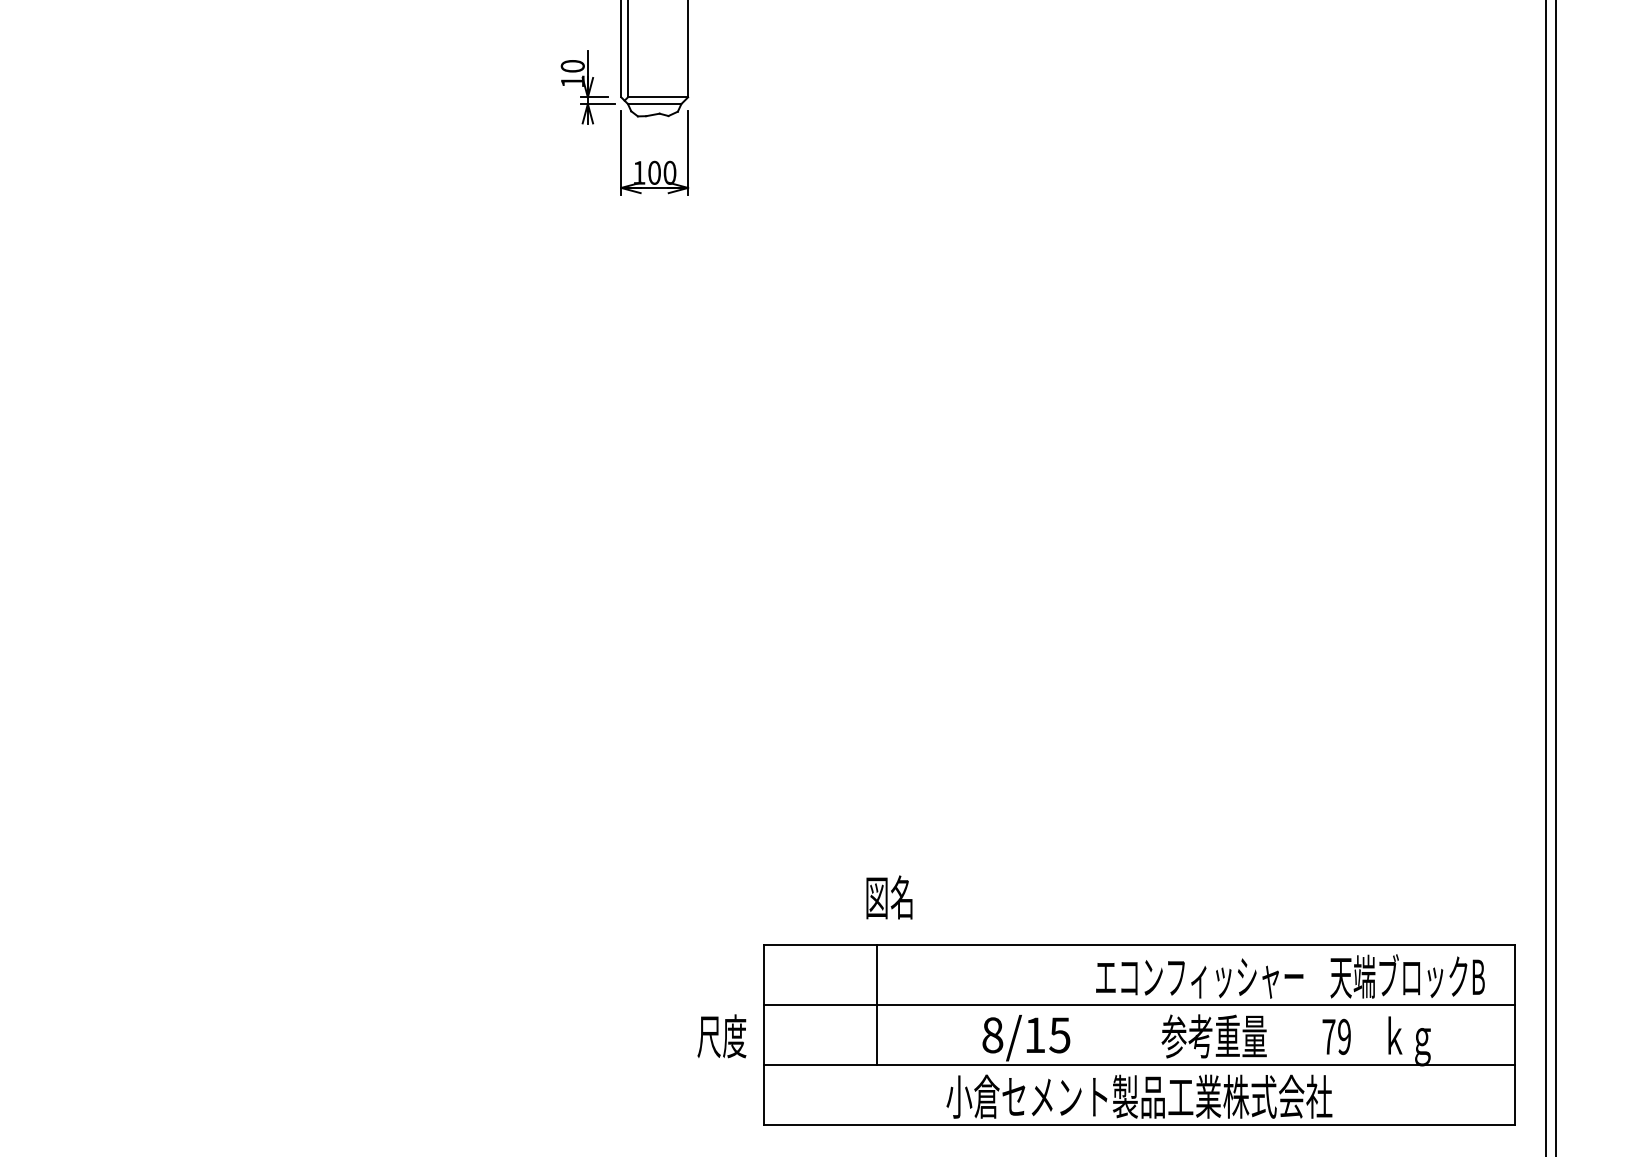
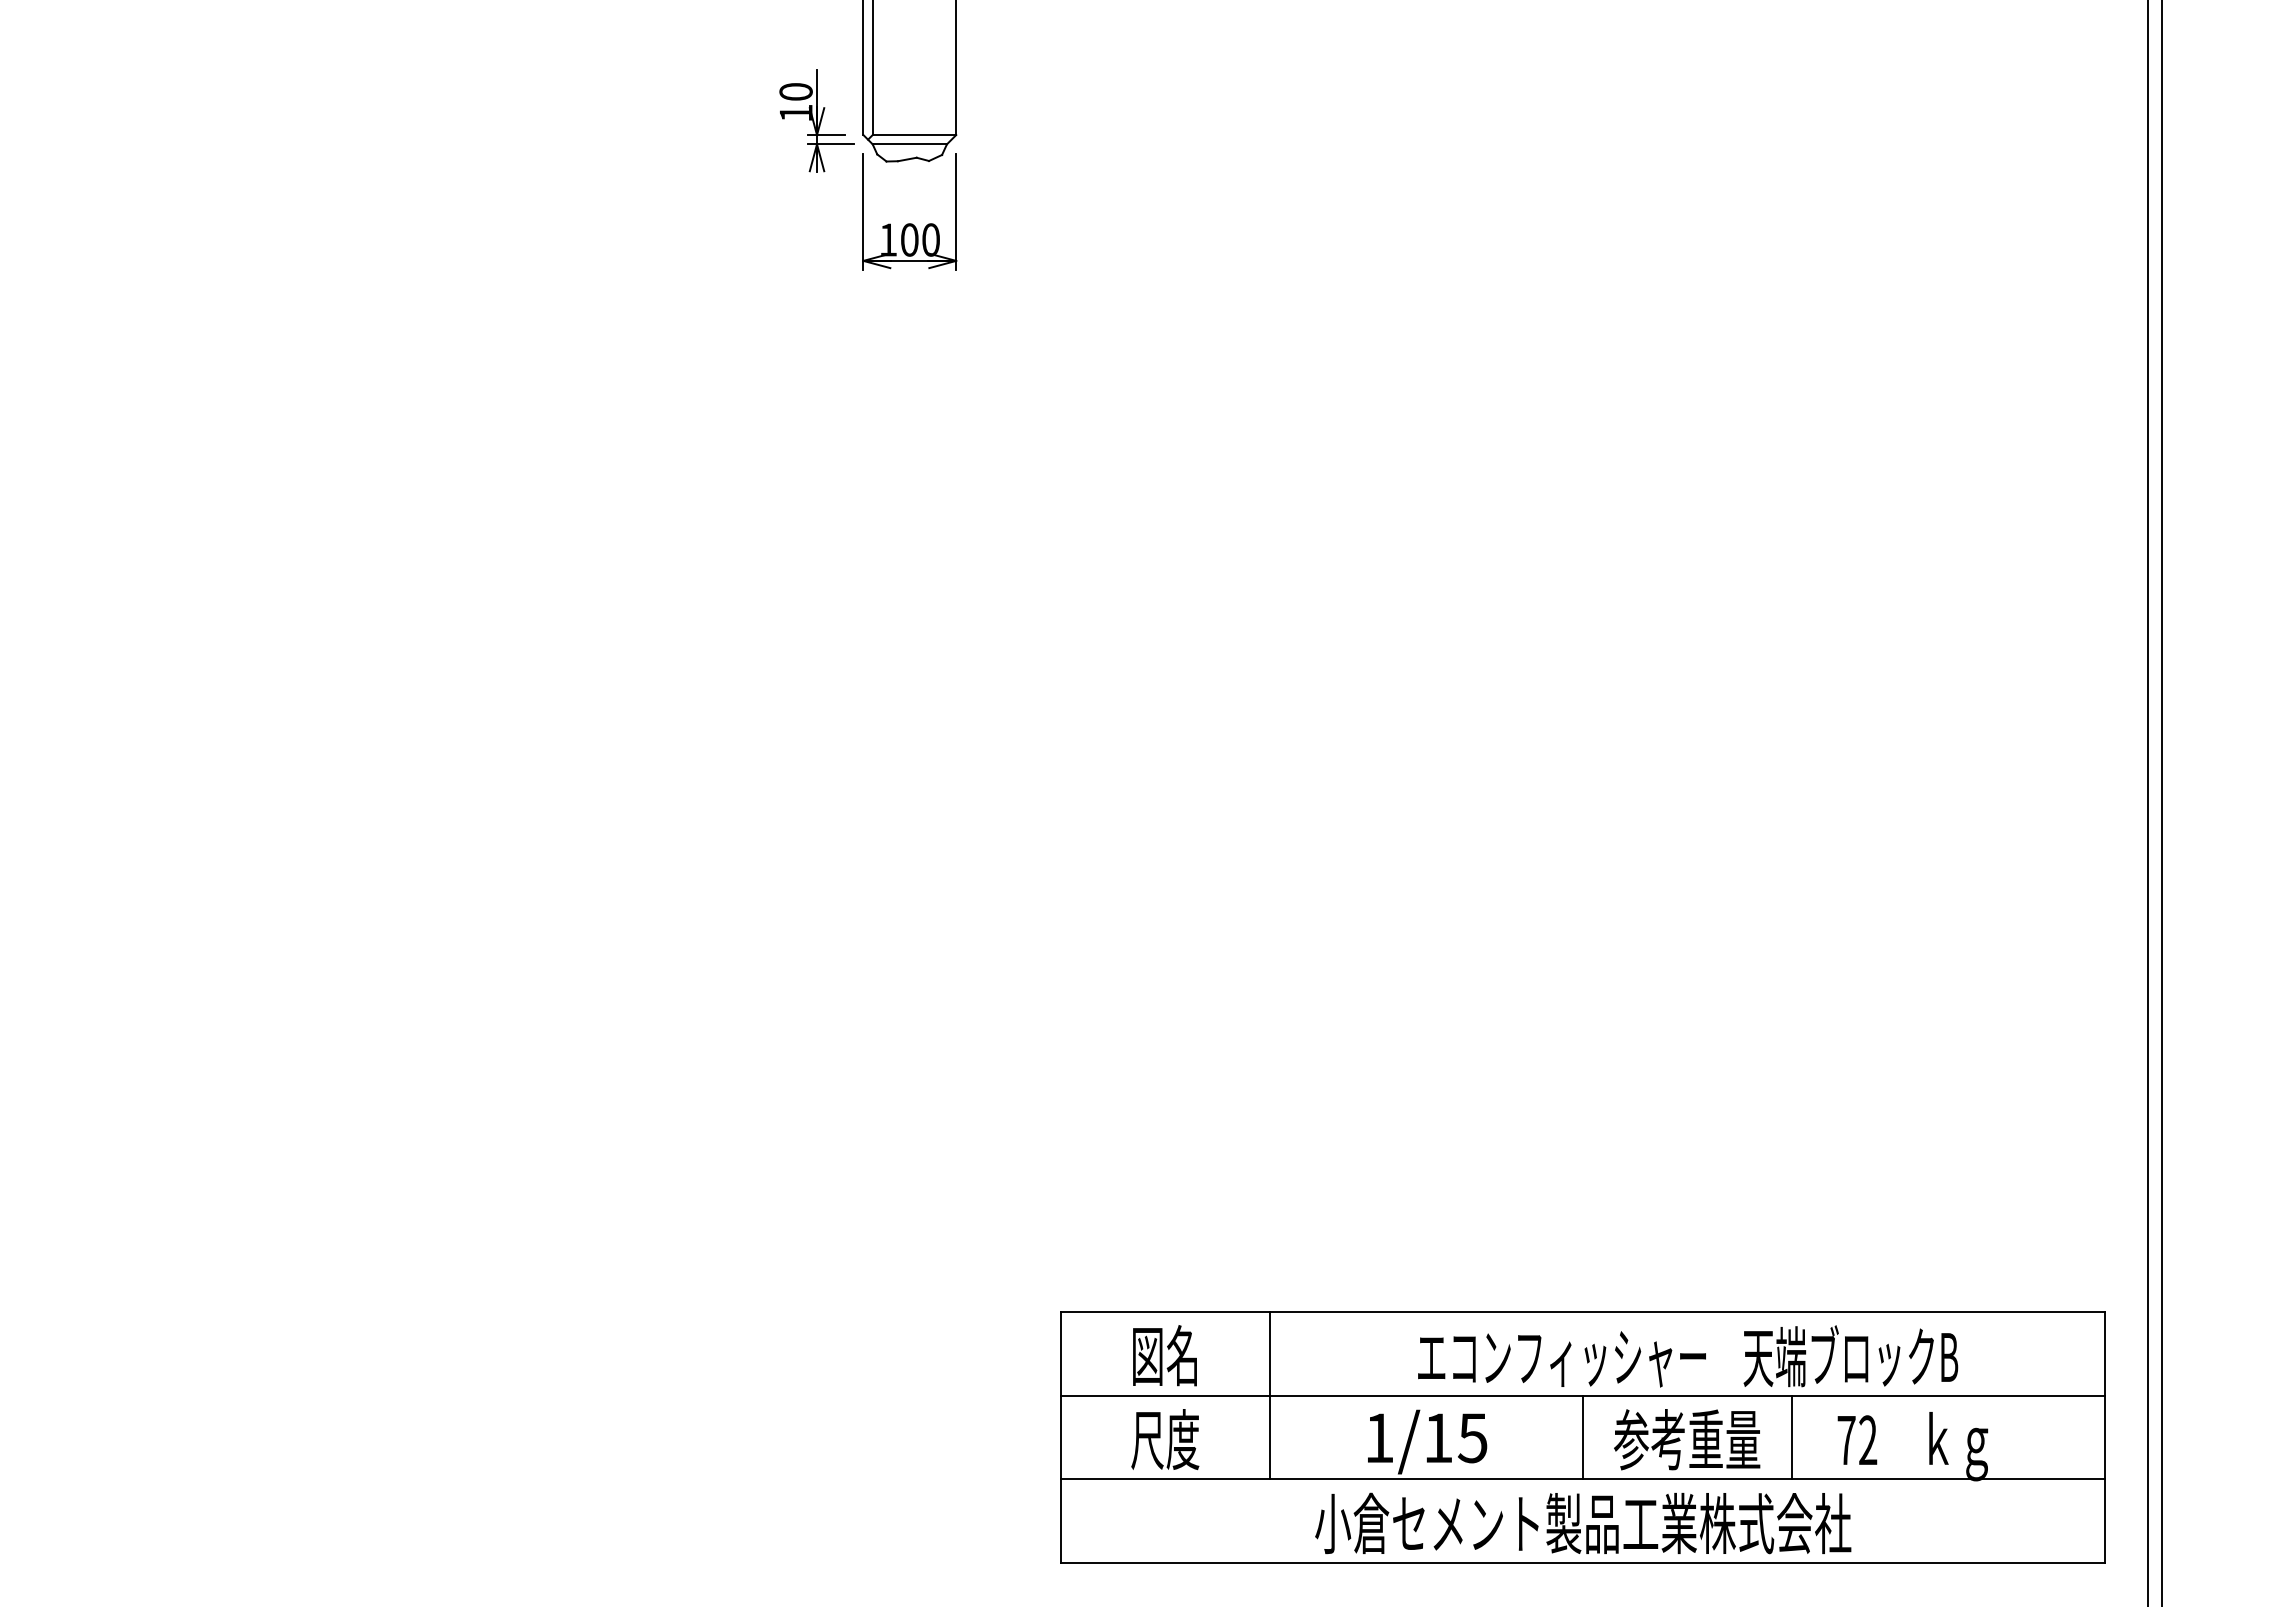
text: (889, 897) -> (1164, 1355), moved
text: (1290, 976) -> (1688, 1356), moved
line: (876, 1004) -> (1269, 1395), moved
line: (1139, 1034) -> (1583, 1437), added
line: (1289, 1034) -> (1791, 1437), added
text: (992, 1035) -> (1379, 1438), 8/15 -> 1/15
text: (722, 1036) -> (1165, 1439), moved
text: (1344, 1037) -> (1868, 1440), 79 -> 72

